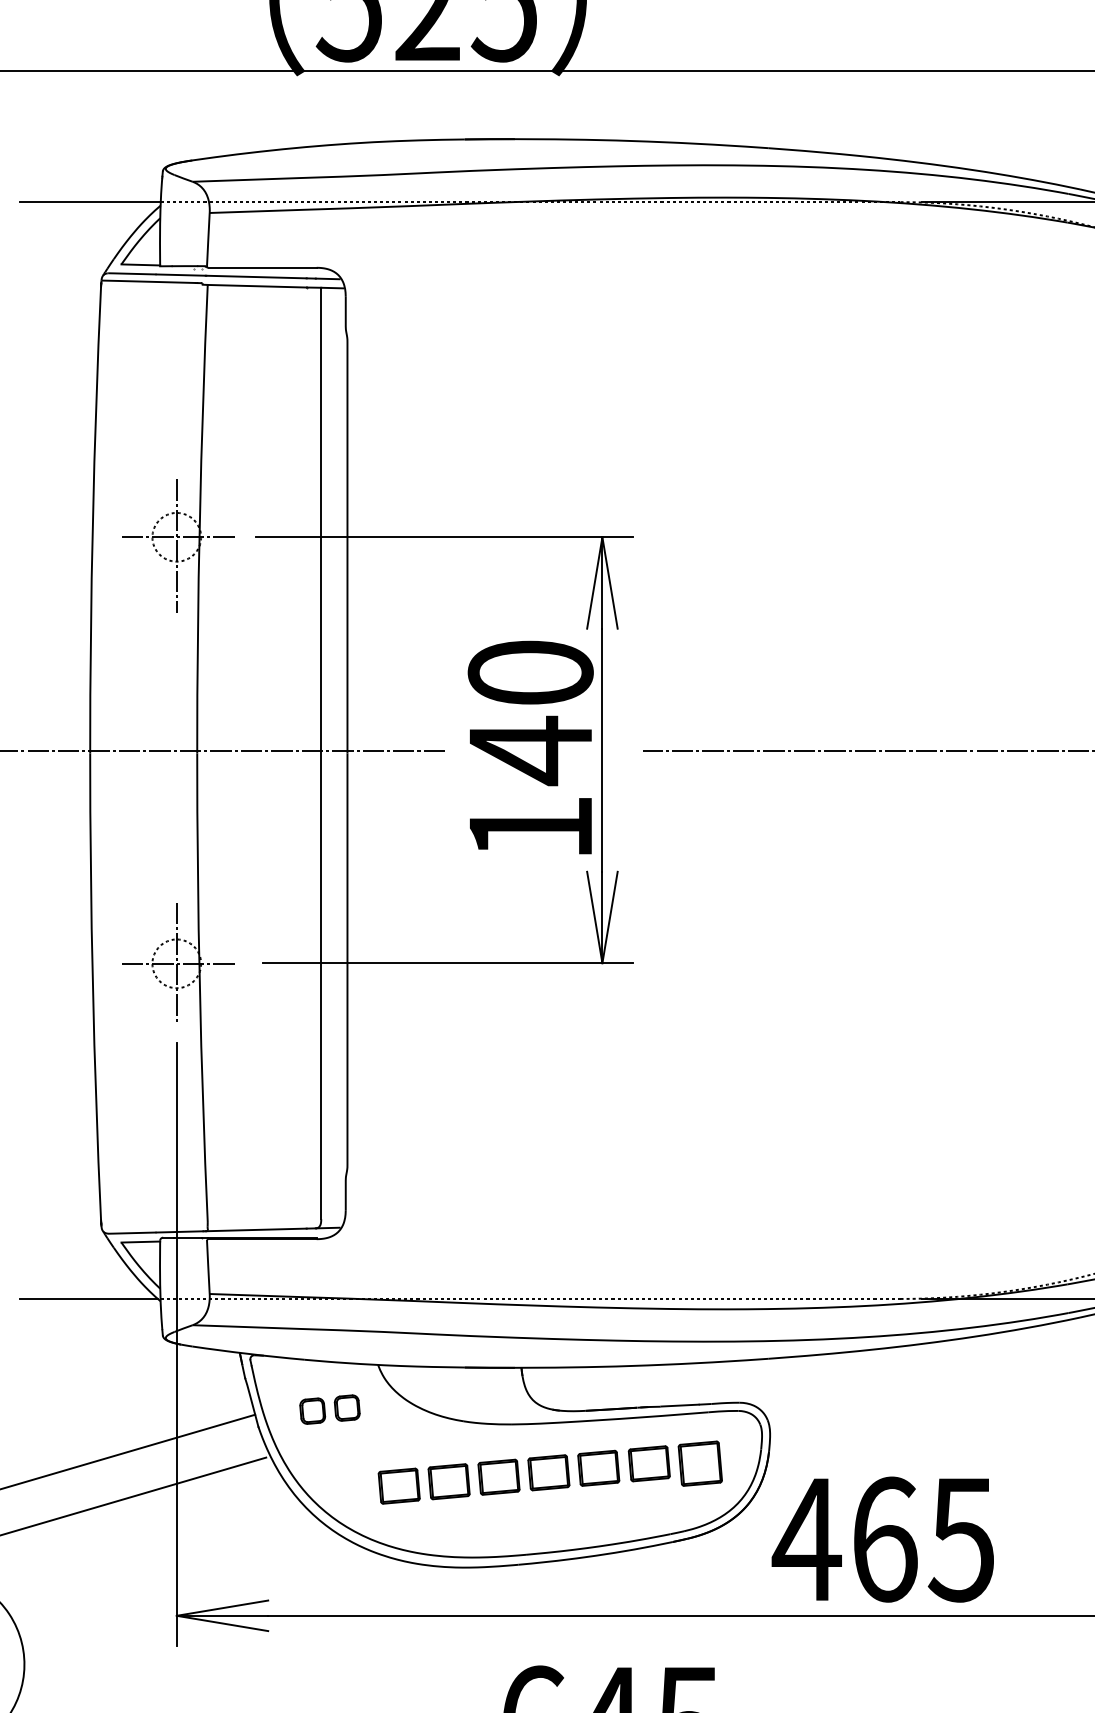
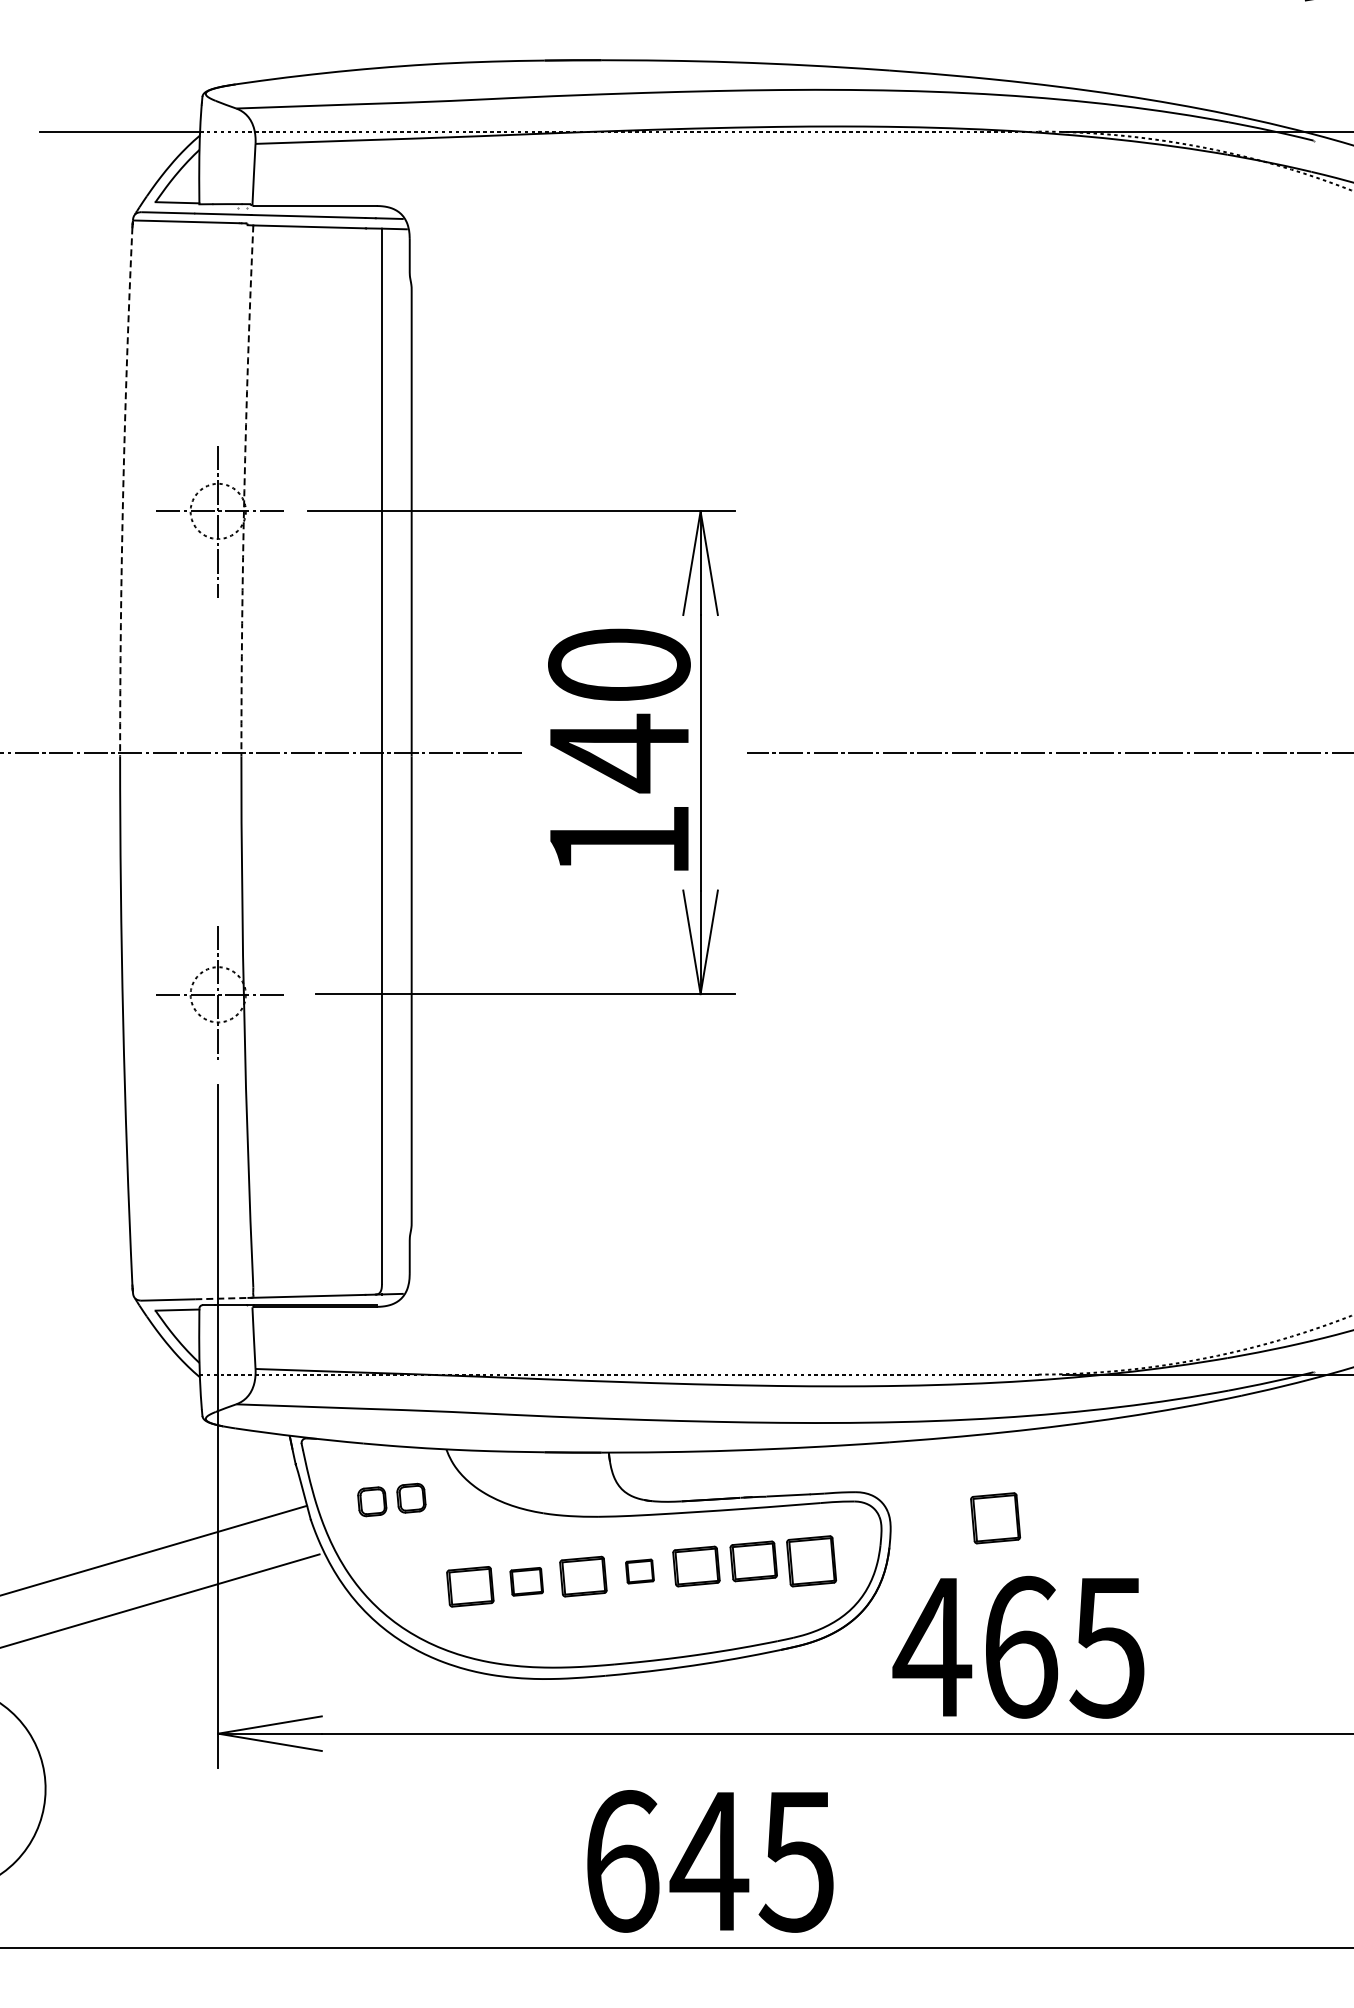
arc: (199, 518) -> (244, 490), solid -> dashed
arc: (93, 519) -> (123, 491), solid -> dashed
line: (179, 1231) -> (221, 1298), solid -> dashed
line: (88, 1298) -> (118, 1374), removed
part: (862, 1425) -> (995, 1518), added
part: (548, 1472) -> (639, 1571), size x0.6
part: (448, 1481) -> (526, 1581), size x0.7

